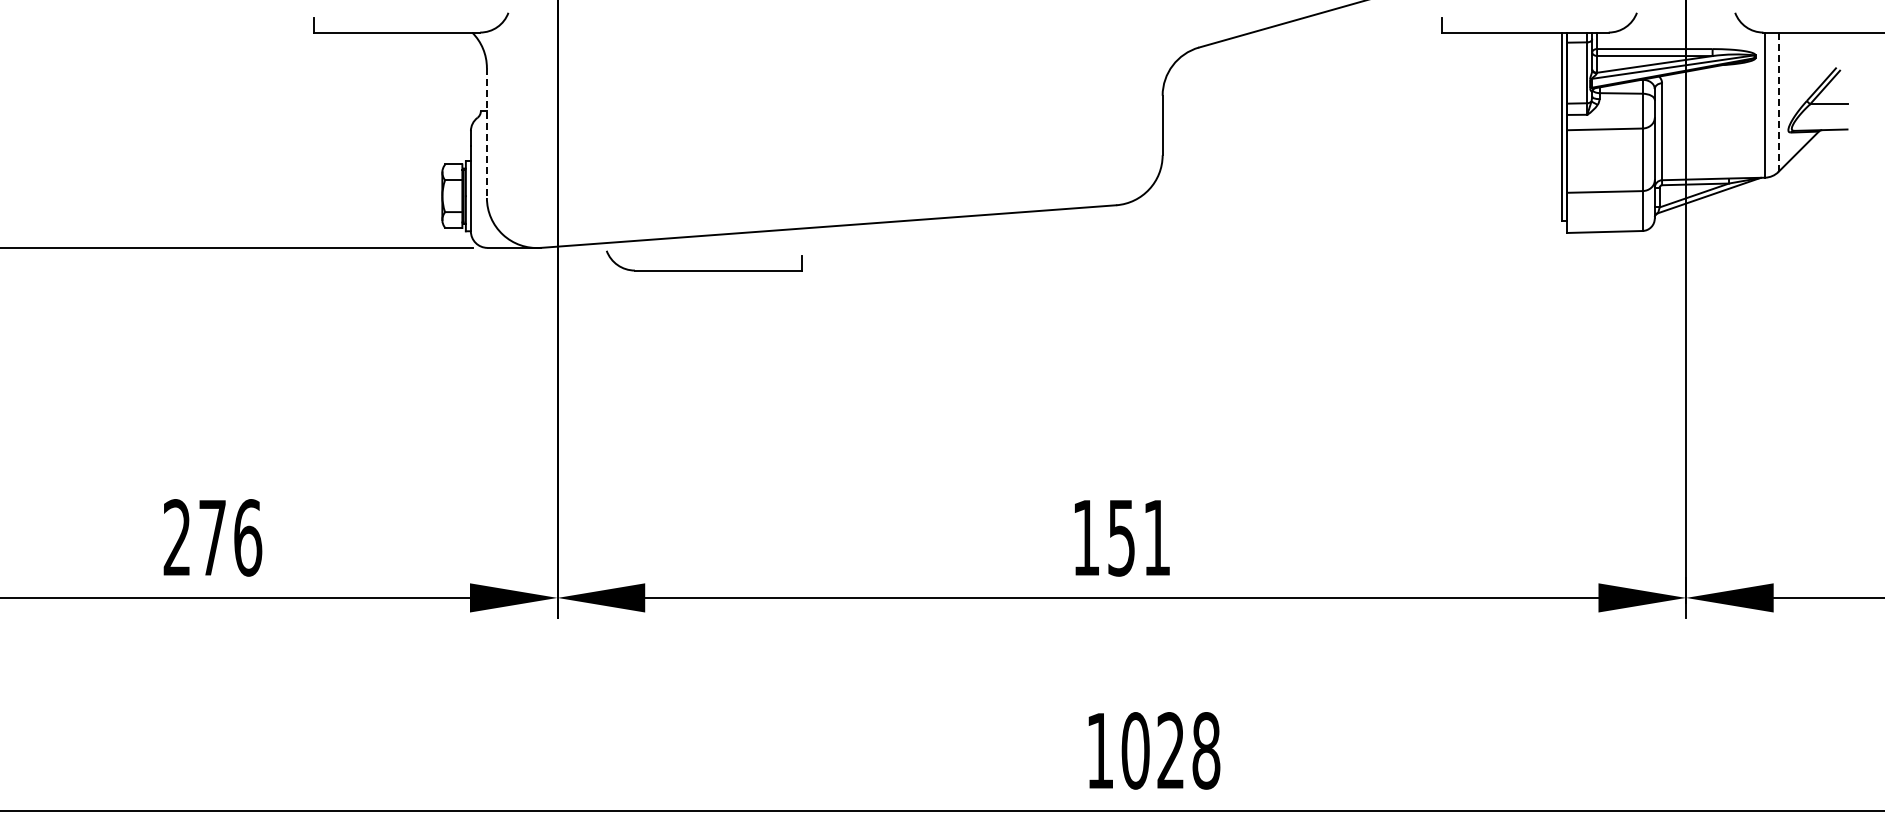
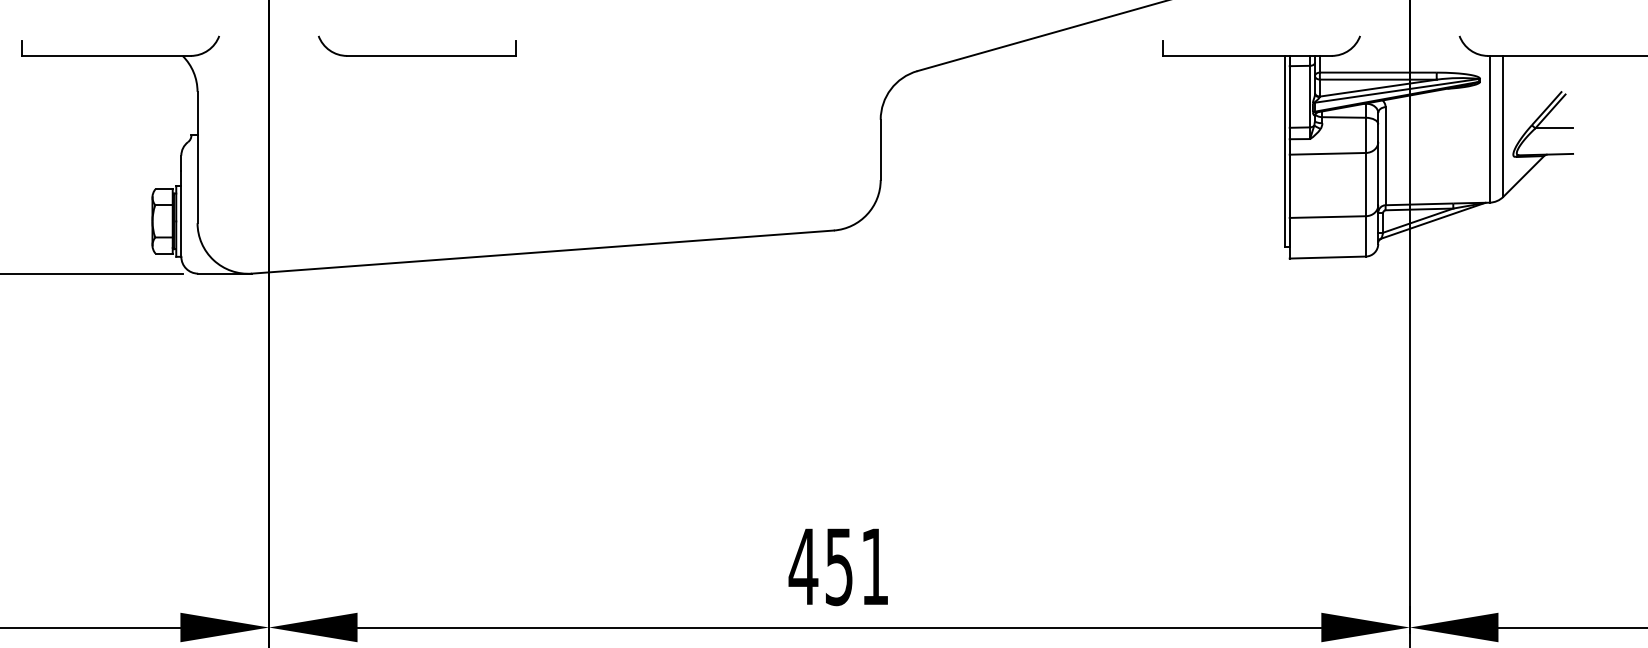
line: (1778, 102) -> (1503, 126), dashed -> solid
line: (486, 133) -> (197, 157), dashed -> solid
part: (704, 270) -> (417, 55), moved
text: (1085, 537) -> (802, 566), 151 -> 451

